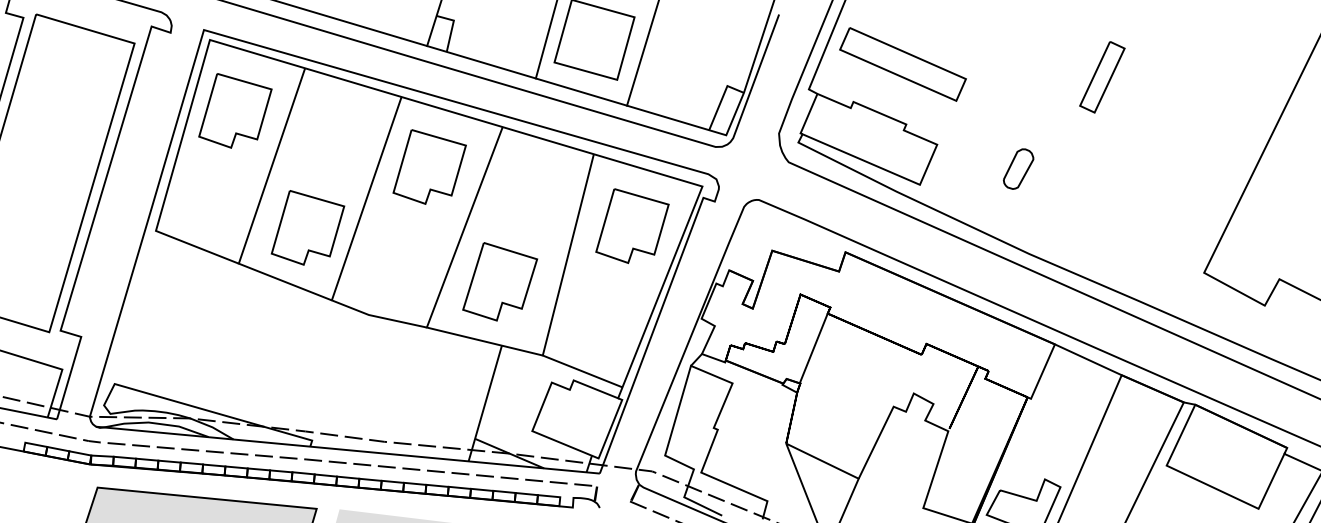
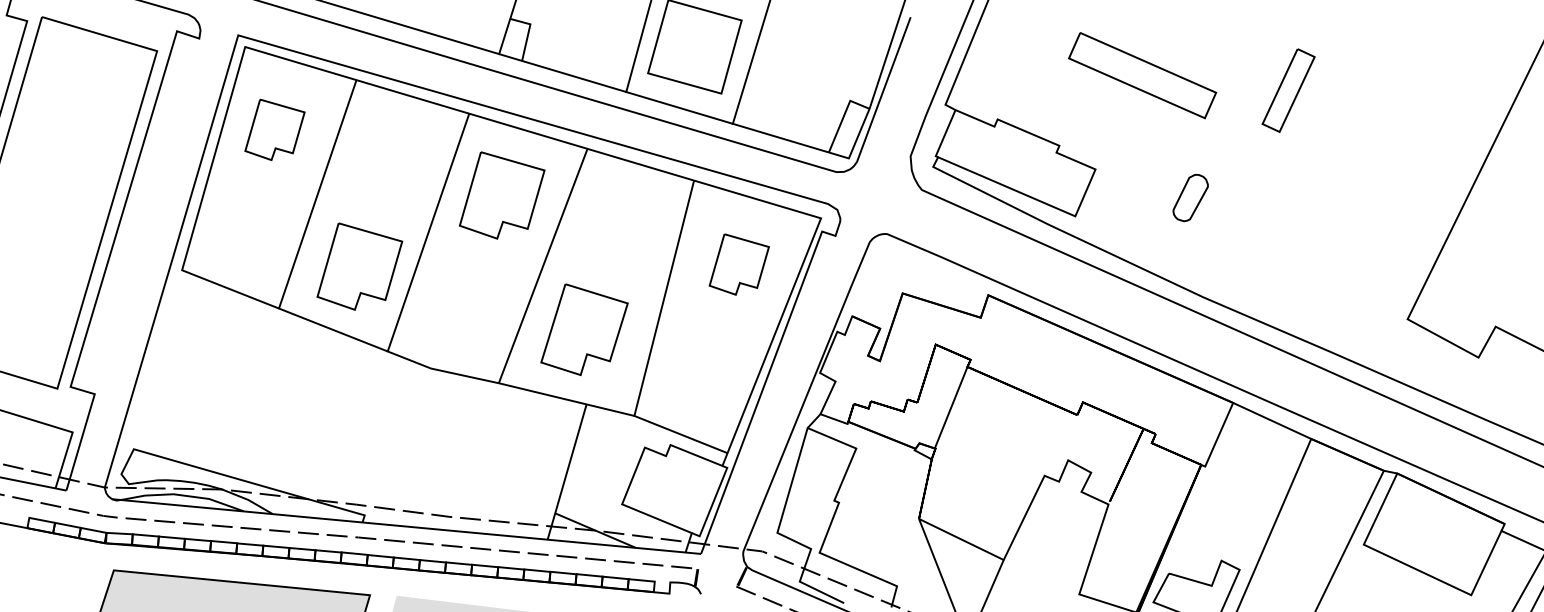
line: (907, 54) -> (1147, 63), moved
part: (234, 110) -> (274, 129), size x0.7
part: (632, 226) -> (739, 264), size x0.7

